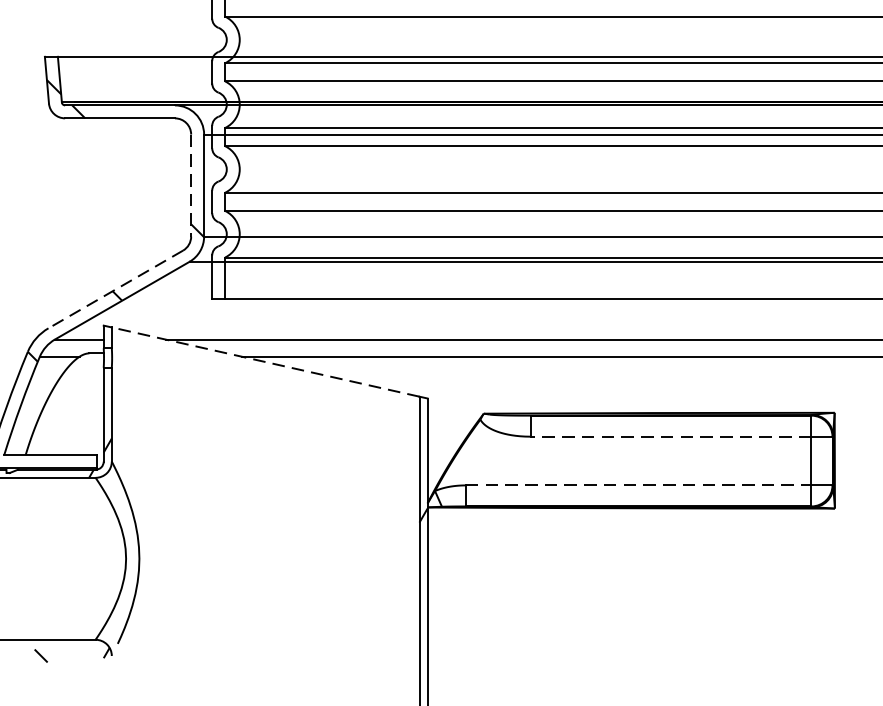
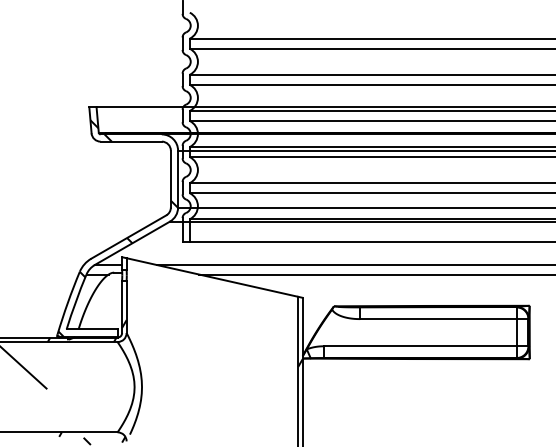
line: (190, 186) -> (170, 179), dashed -> solid
line: (115, 290) -> (128, 237), dashed -> solid
line: (265, 362) -> (212, 277), dashed -> solid
line: (669, 437) -> (437, 319), dashed -> solid
line: (638, 485) -> (420, 346), dashed -> solid

